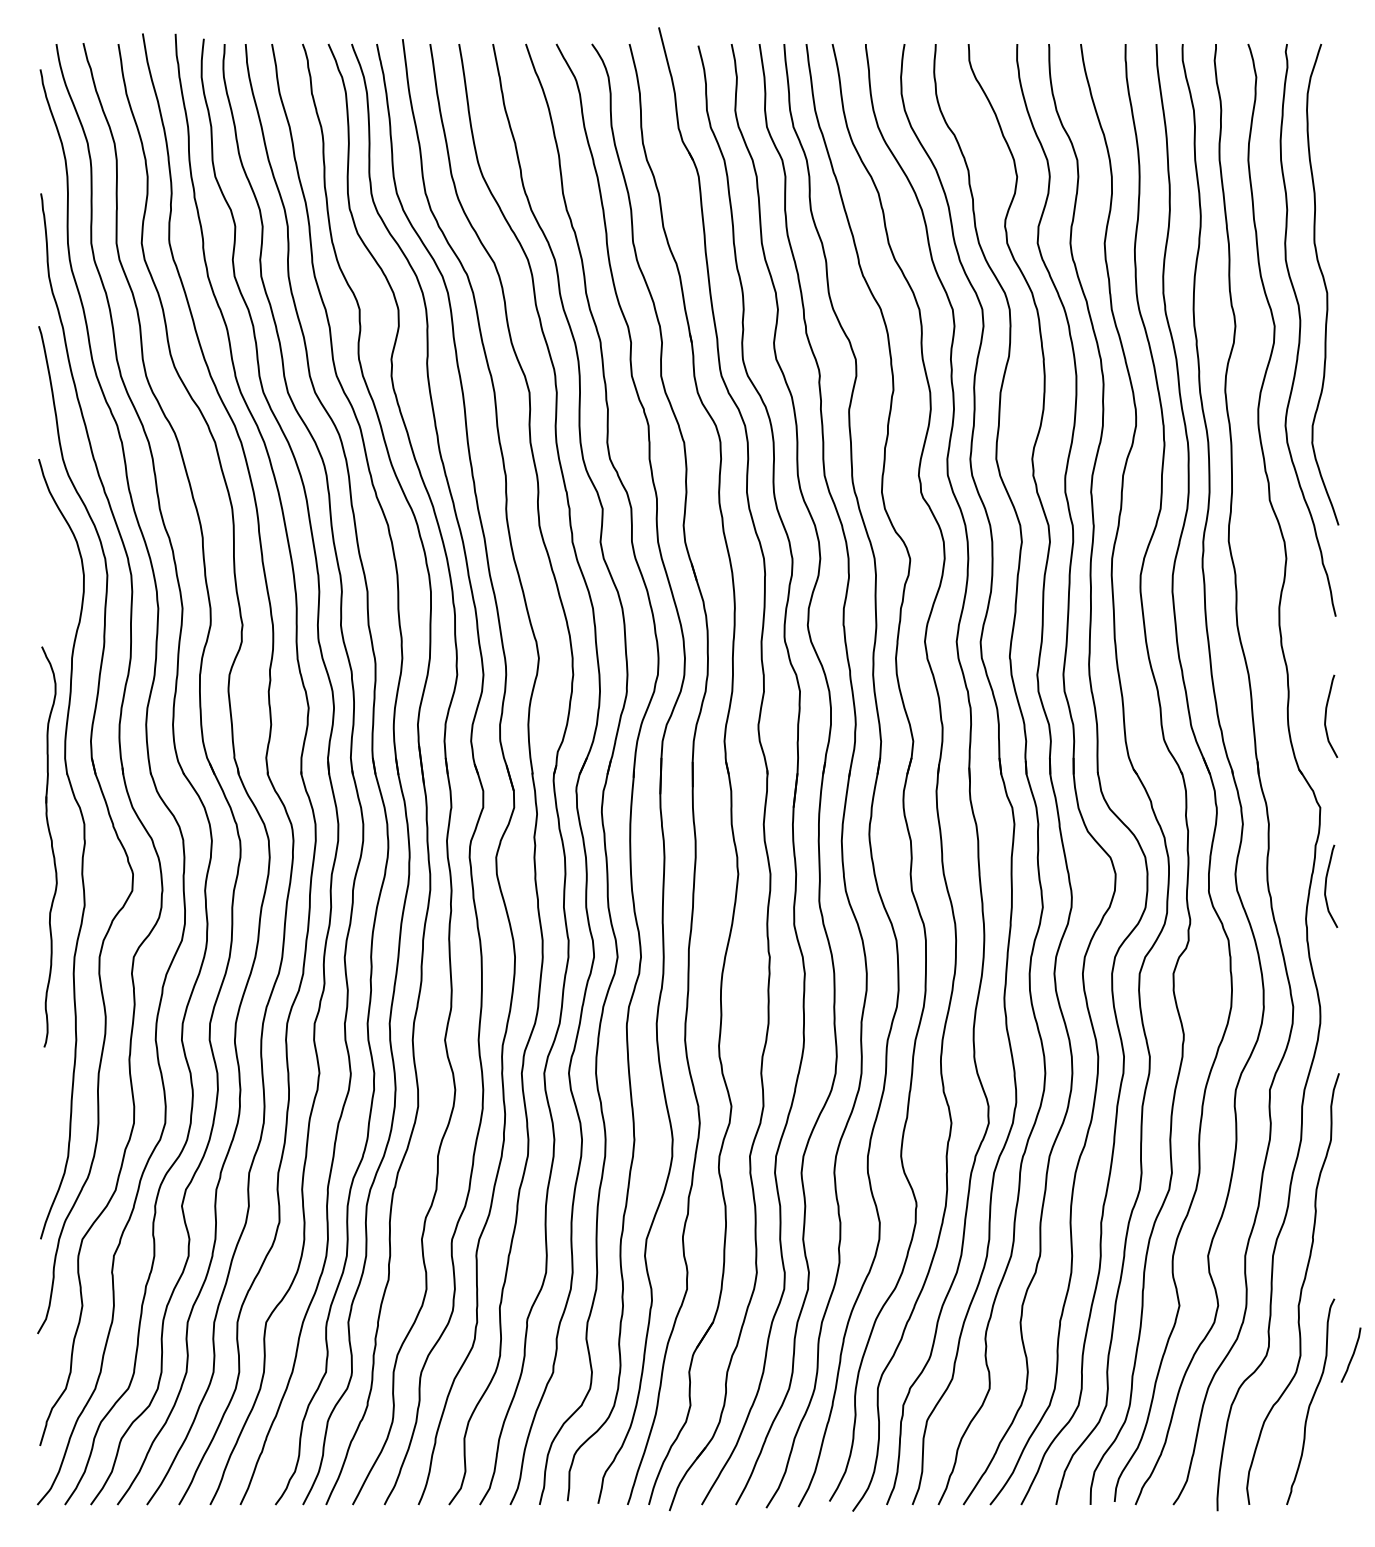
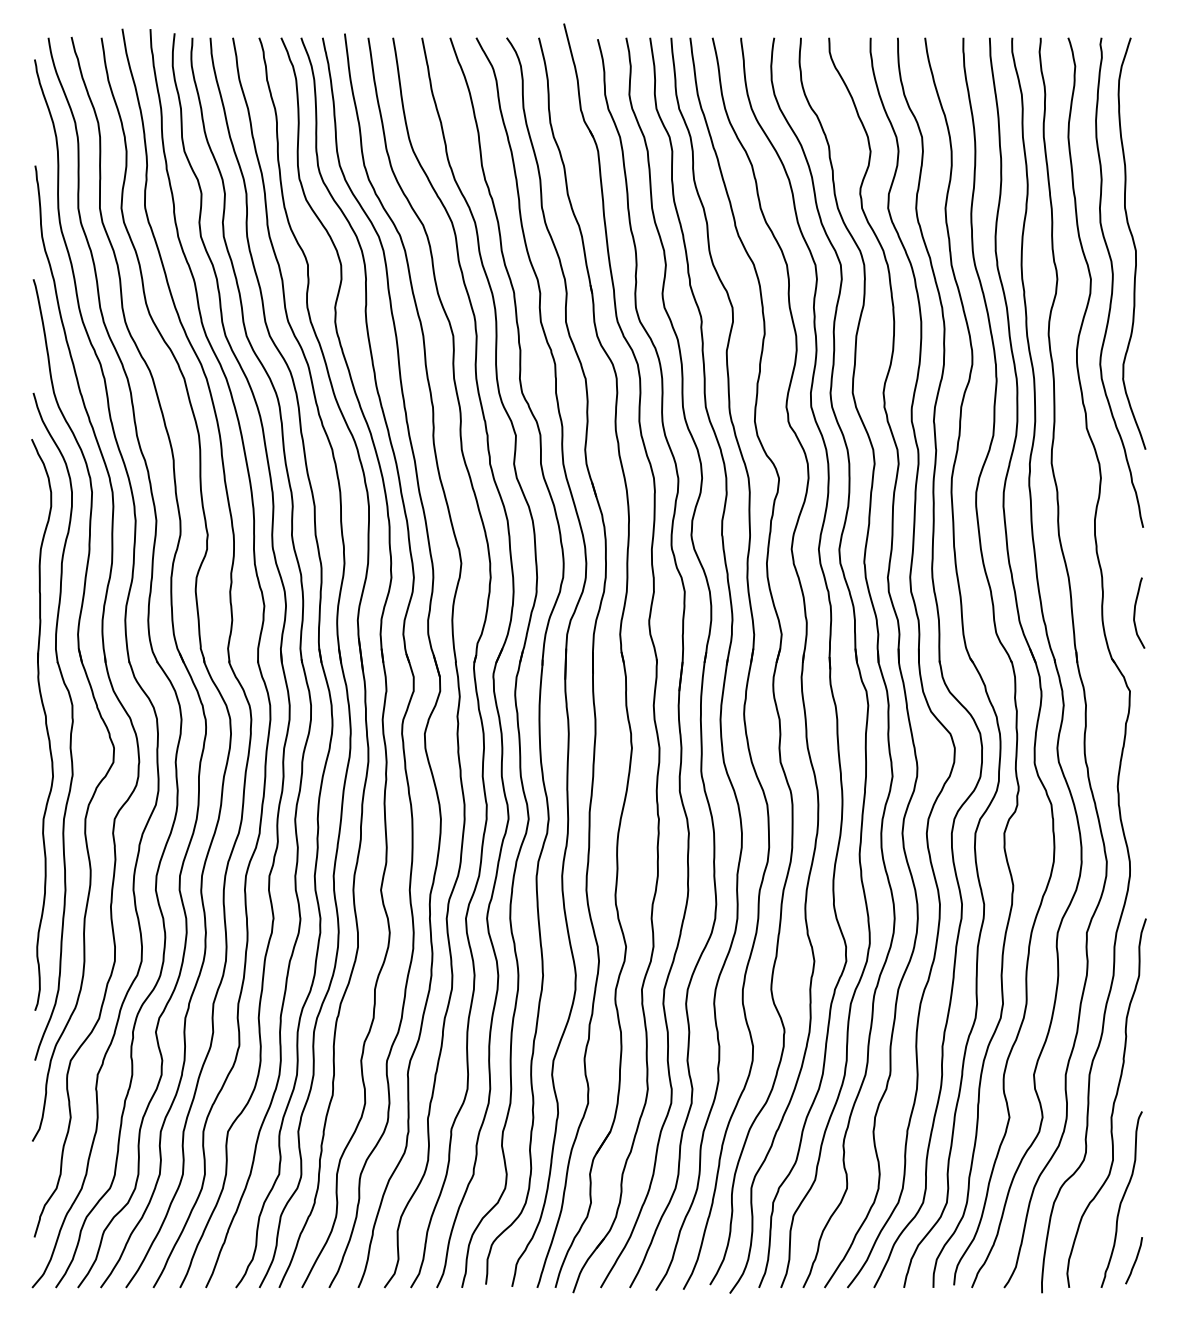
part: (49, 846) -> (42, 724), size x1.67
curve: (1326, 885) -> (1135, 757), removed
curve: (1352, 1354) -> (1135, 1260), moved

